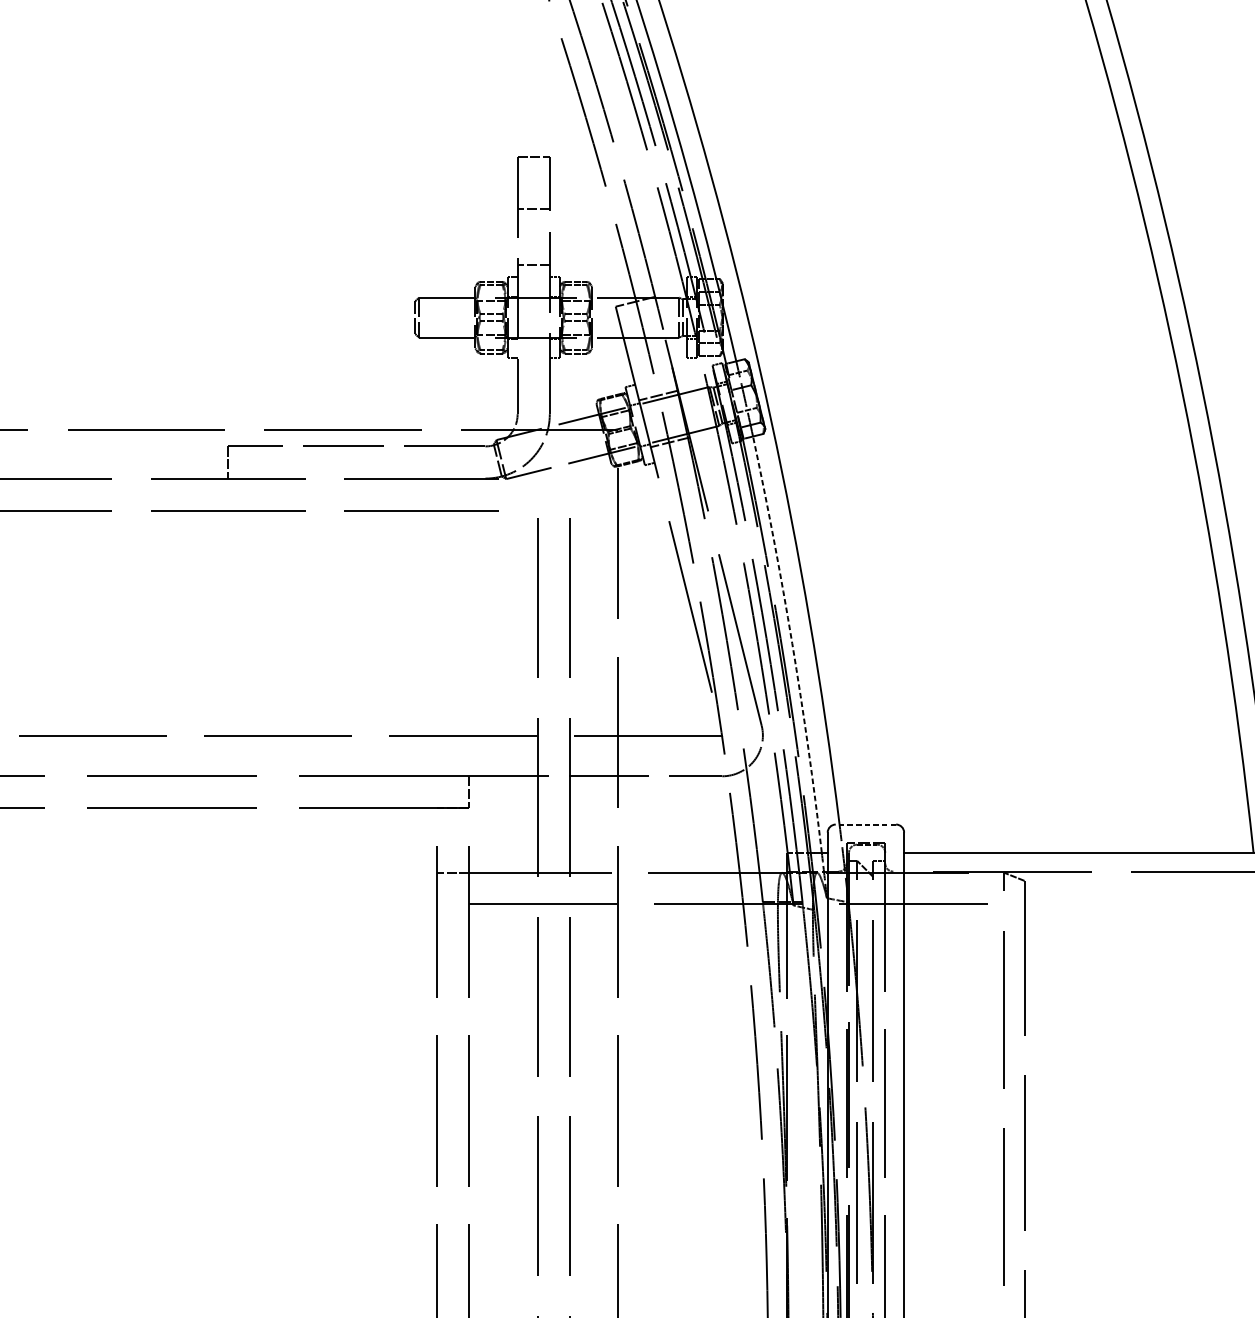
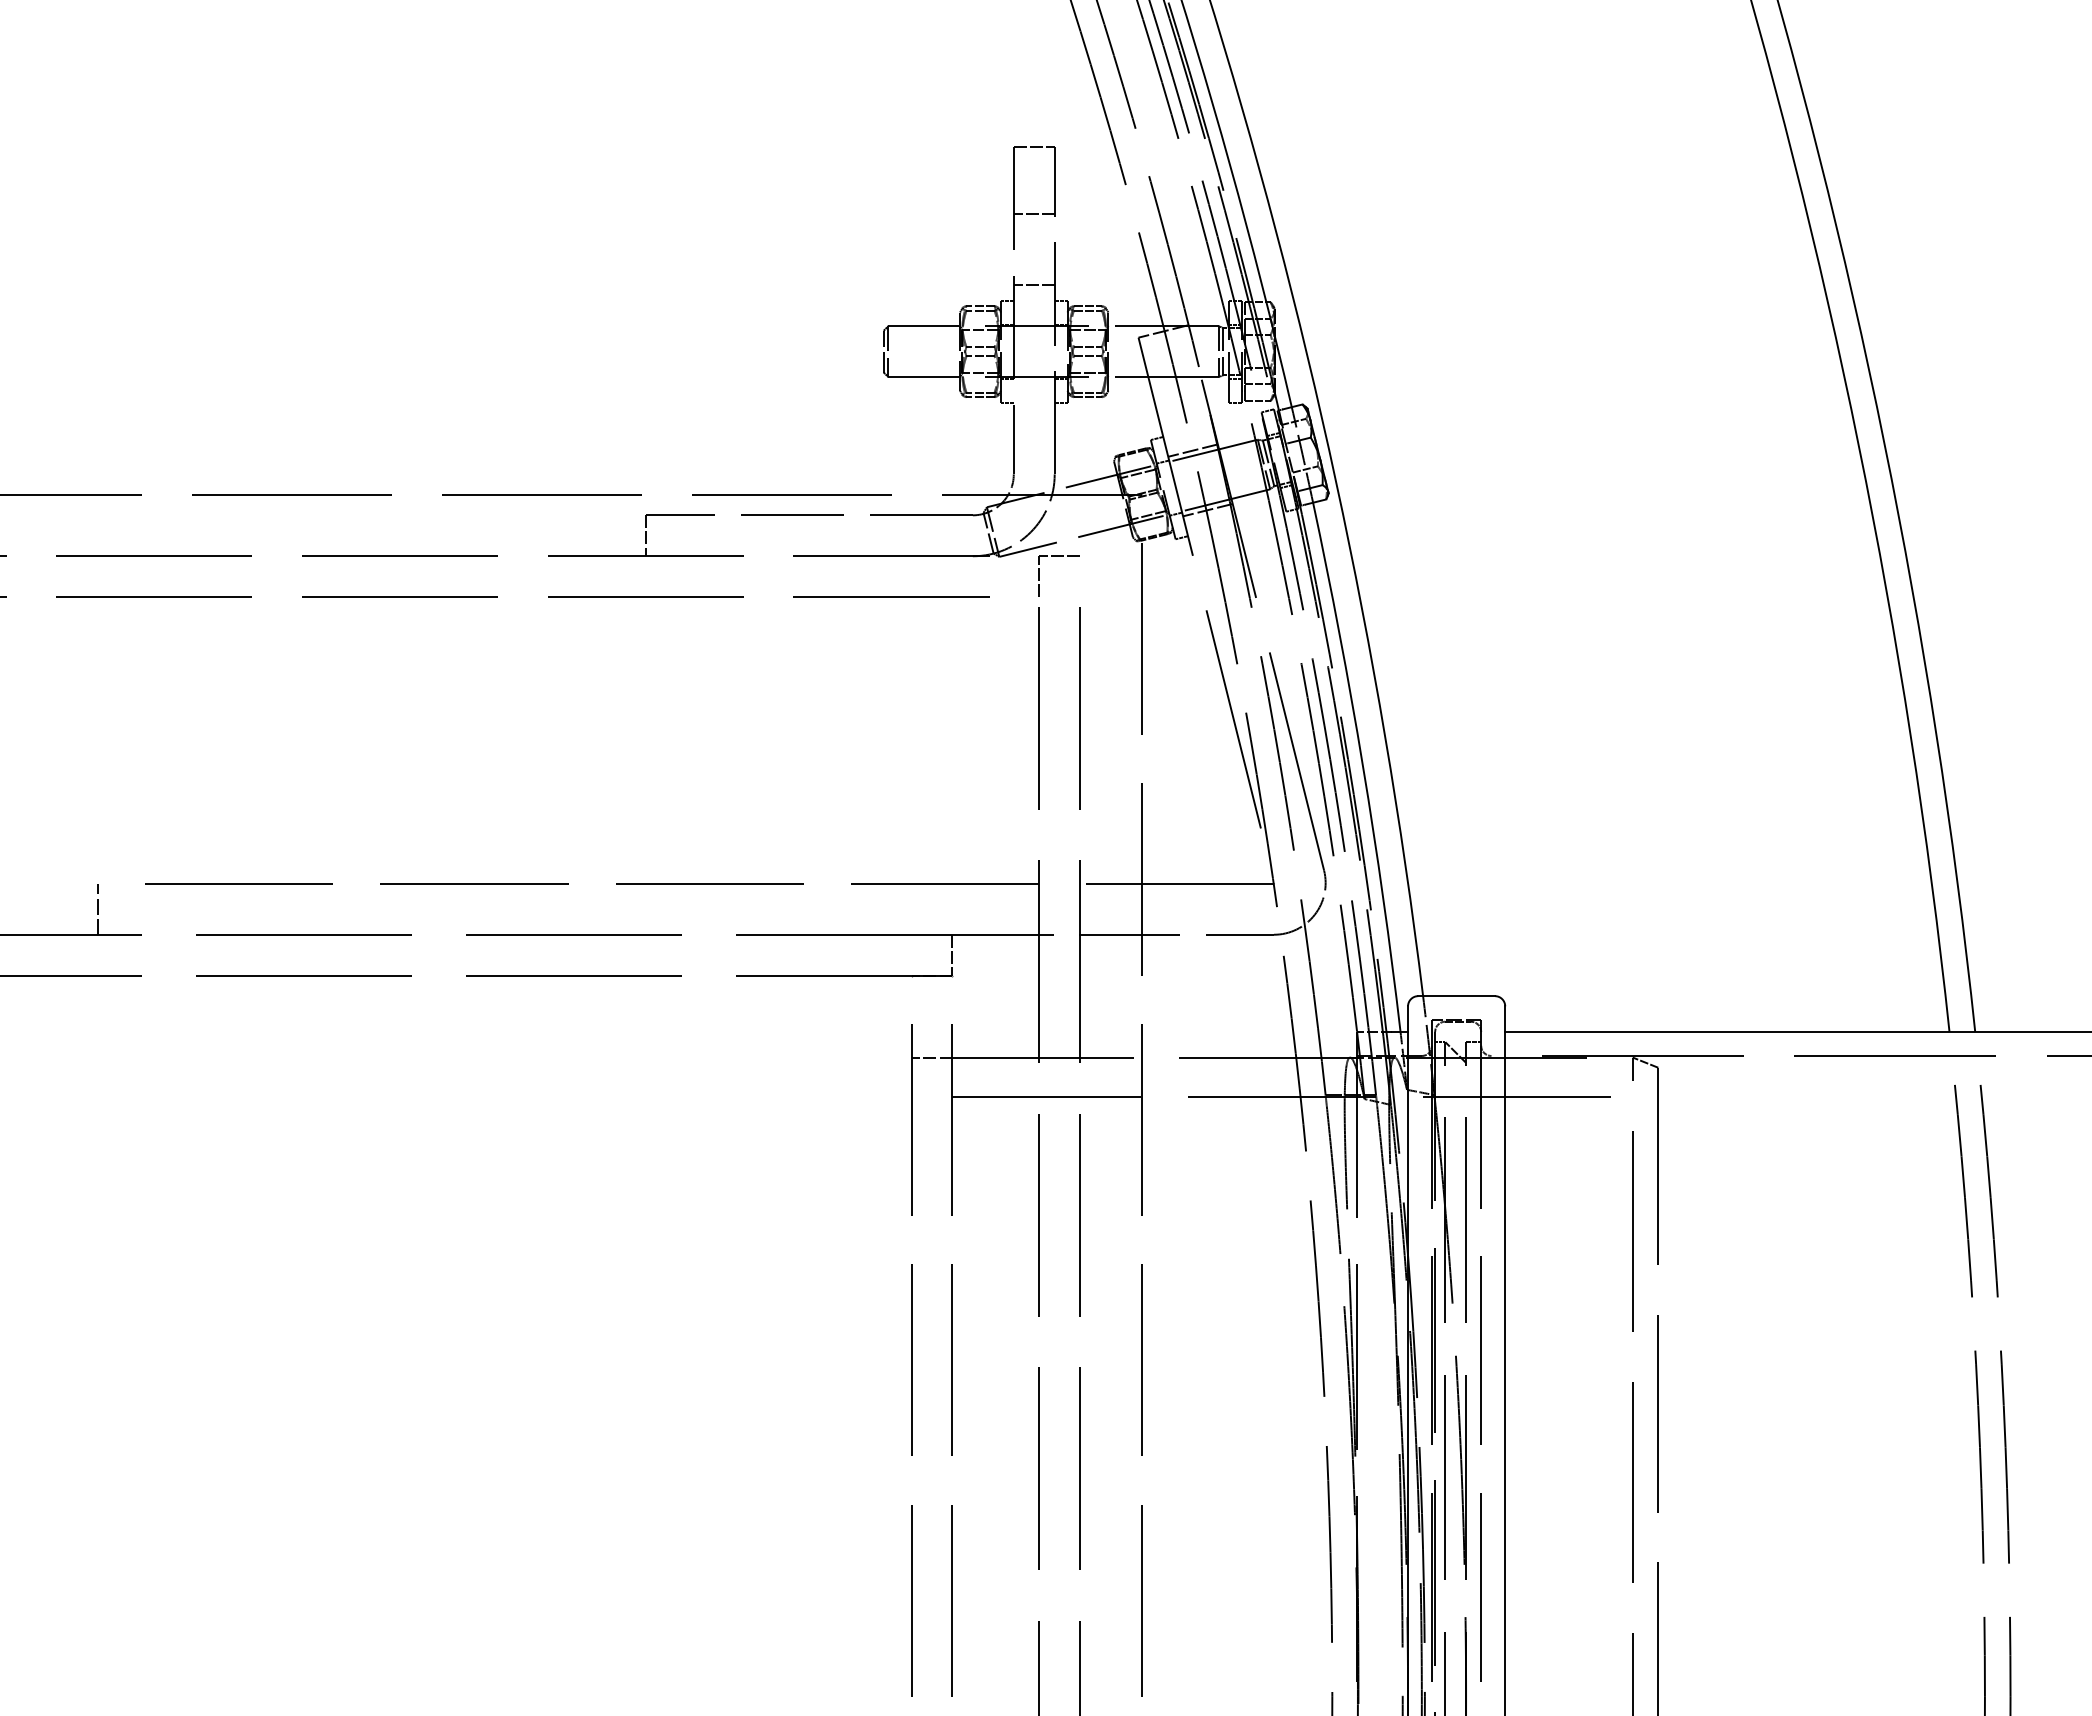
part: (552, 478) -> (1058, 556), added
arc: (792, 643) -> (1363, 766), dashed -> solid
line: (865, 824) -> (1456, 996), dashed -> solid

